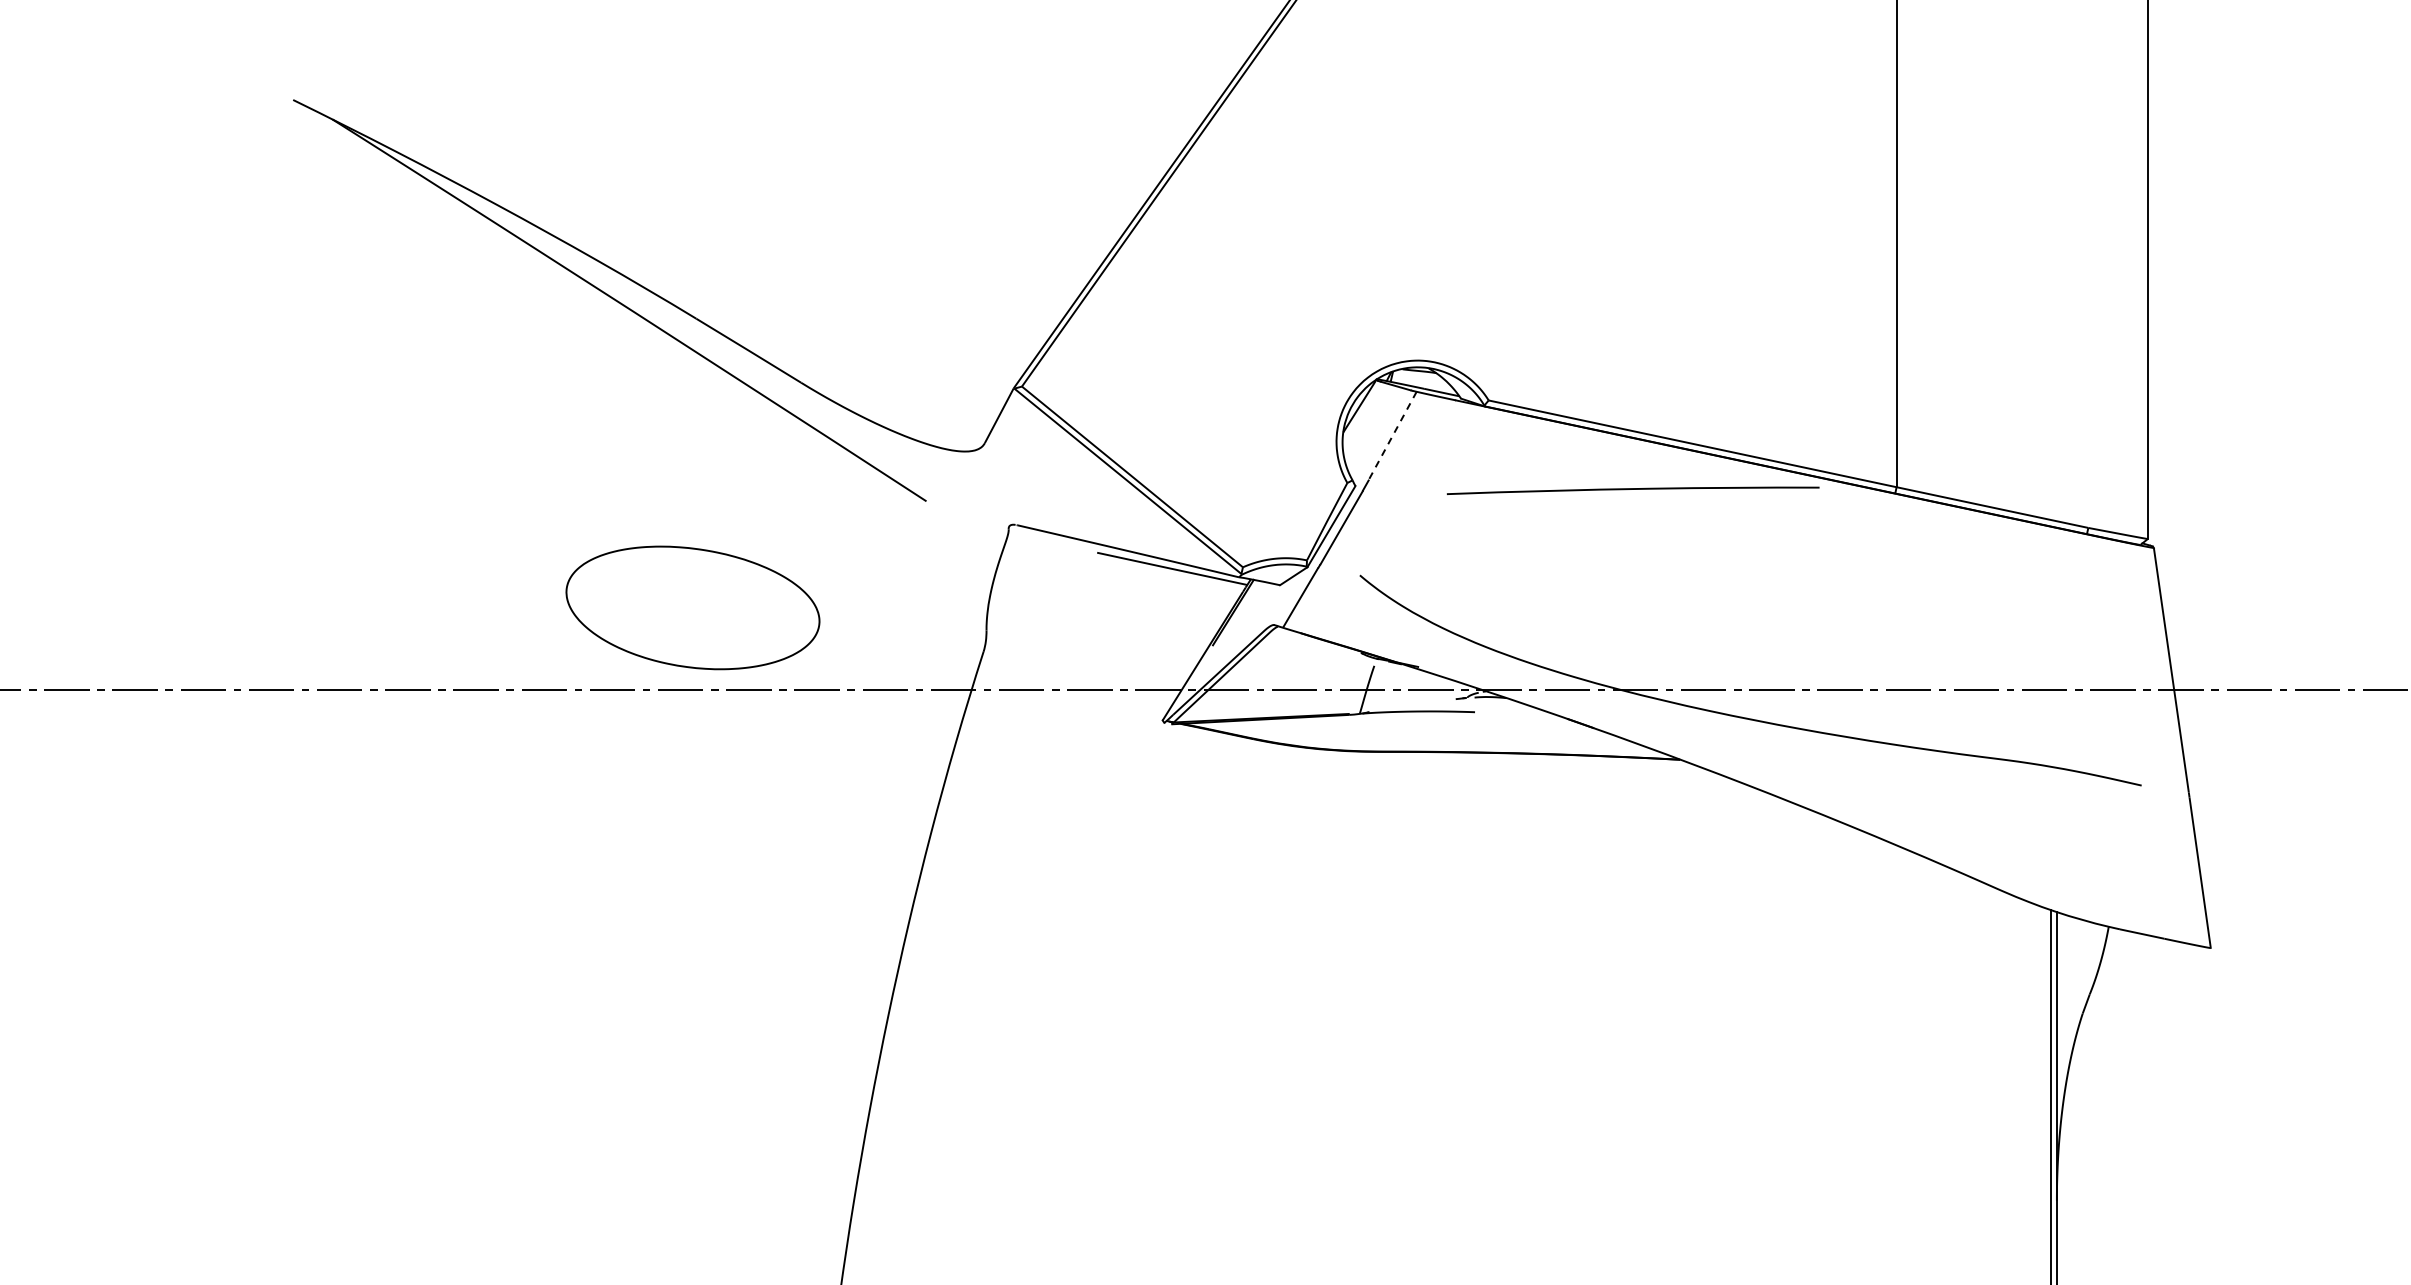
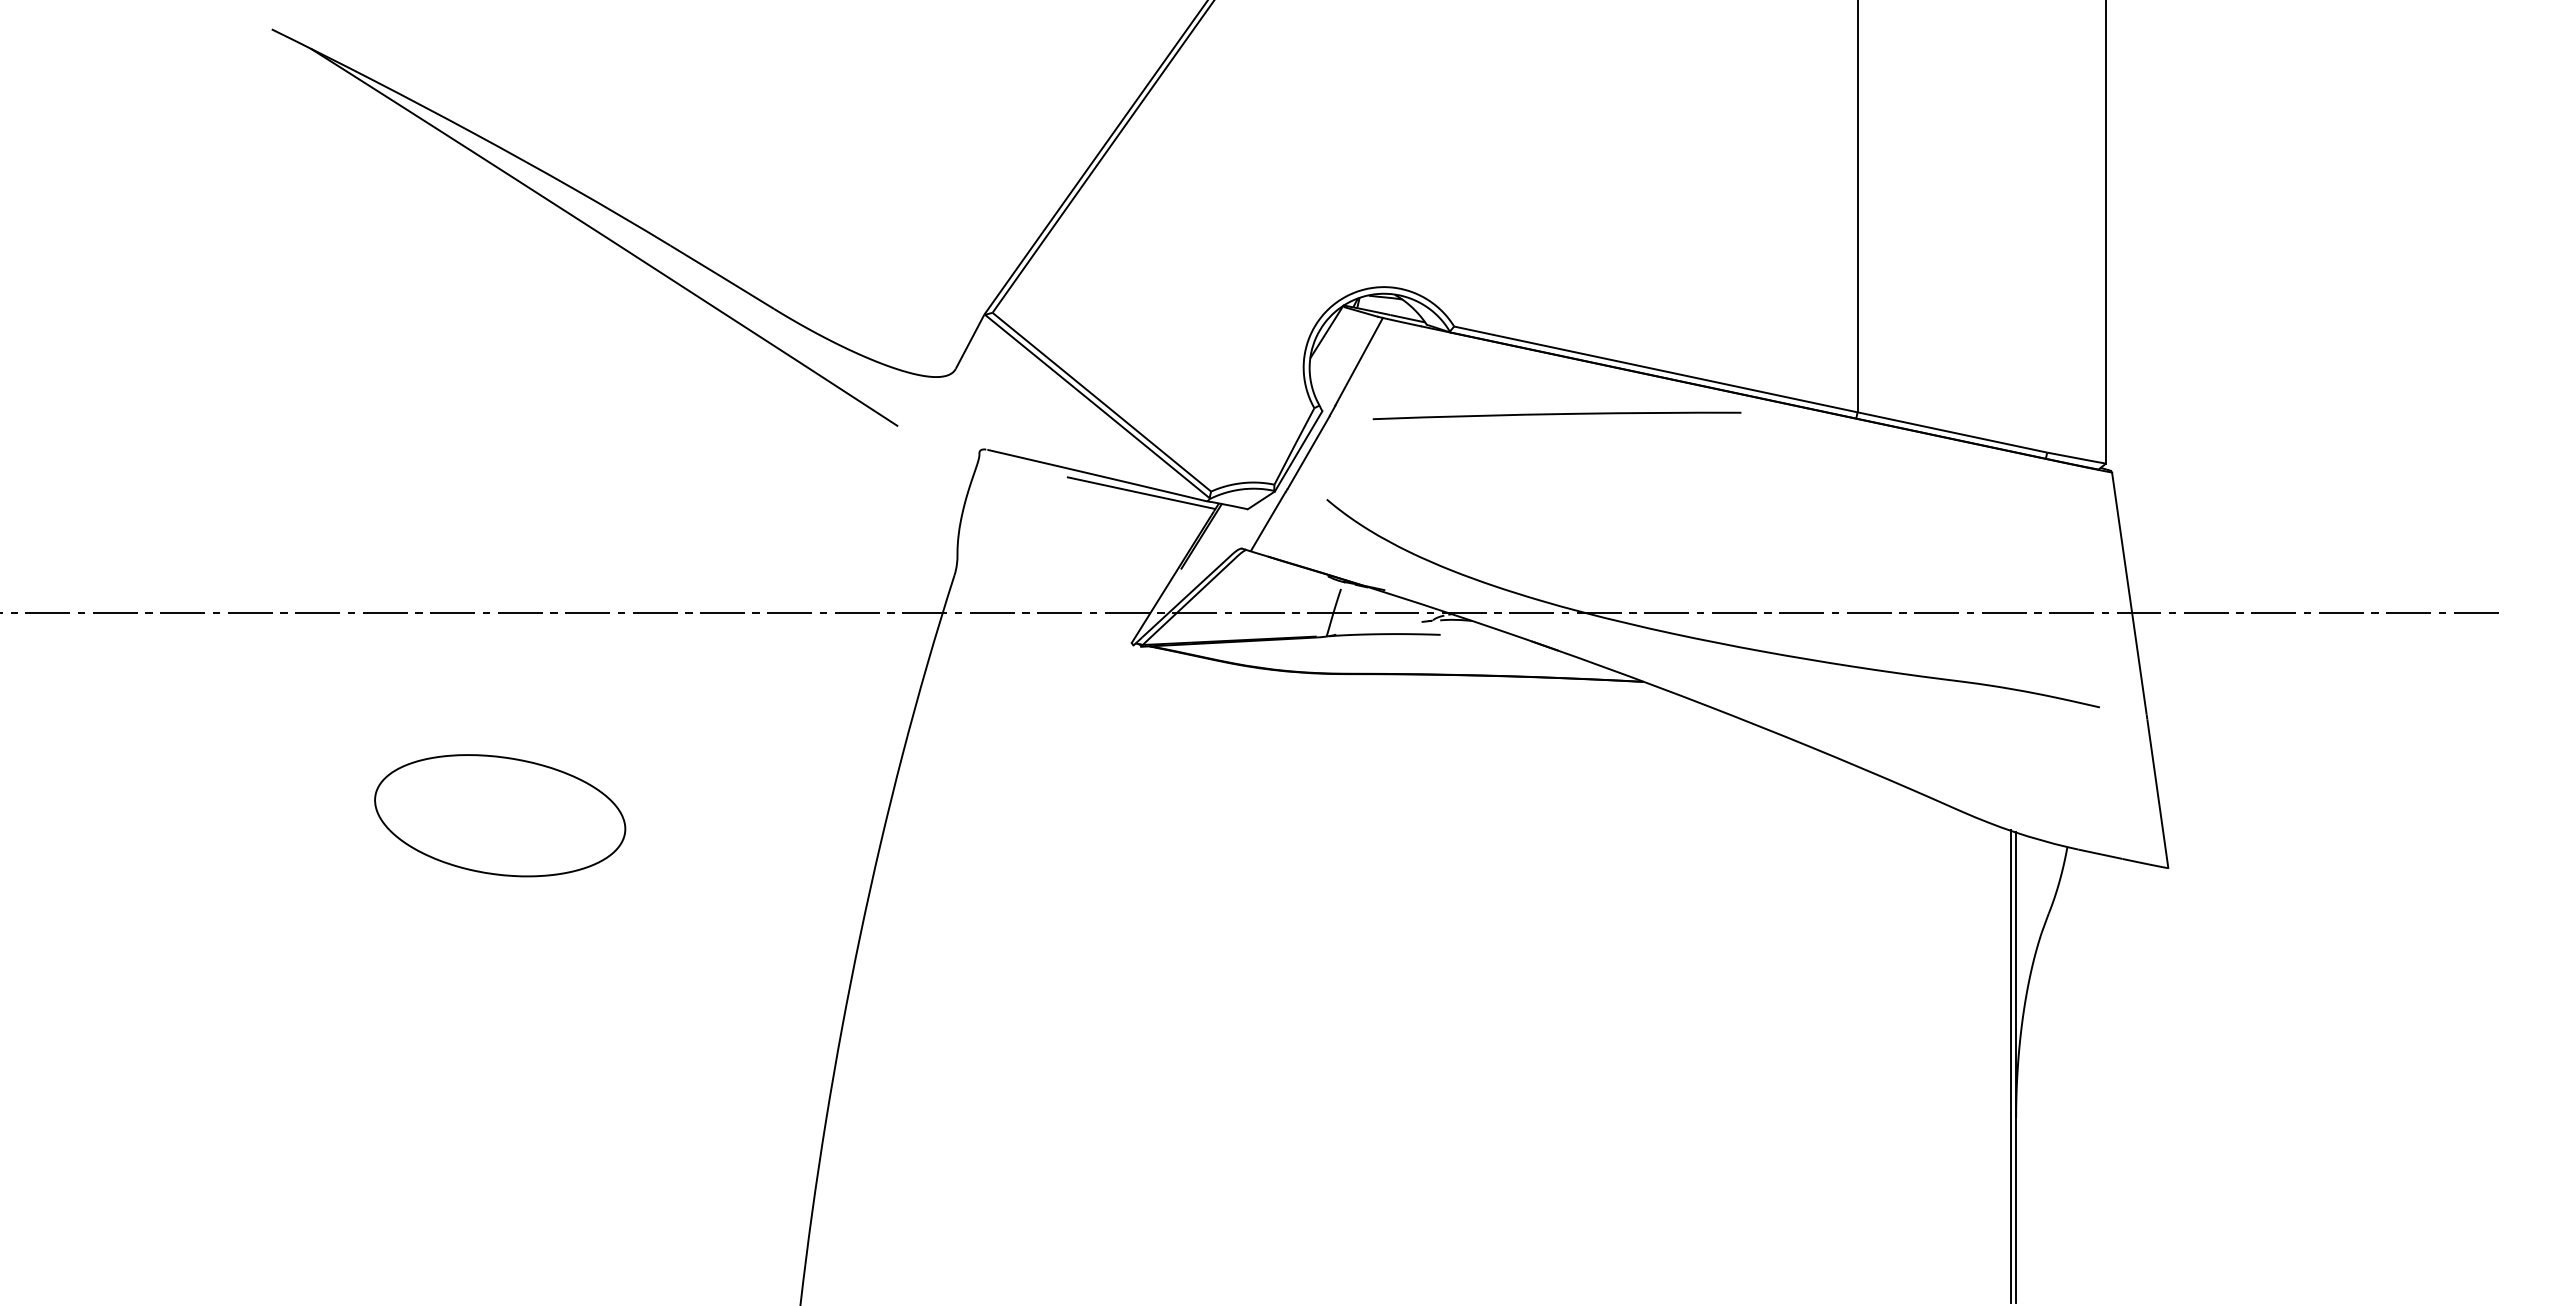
line: (1392, 435) -> (1359, 361), dashed -> solid
curve: (1632, 489) -> (1556, 414), moved
part: (693, 607) -> (500, 815), moved

